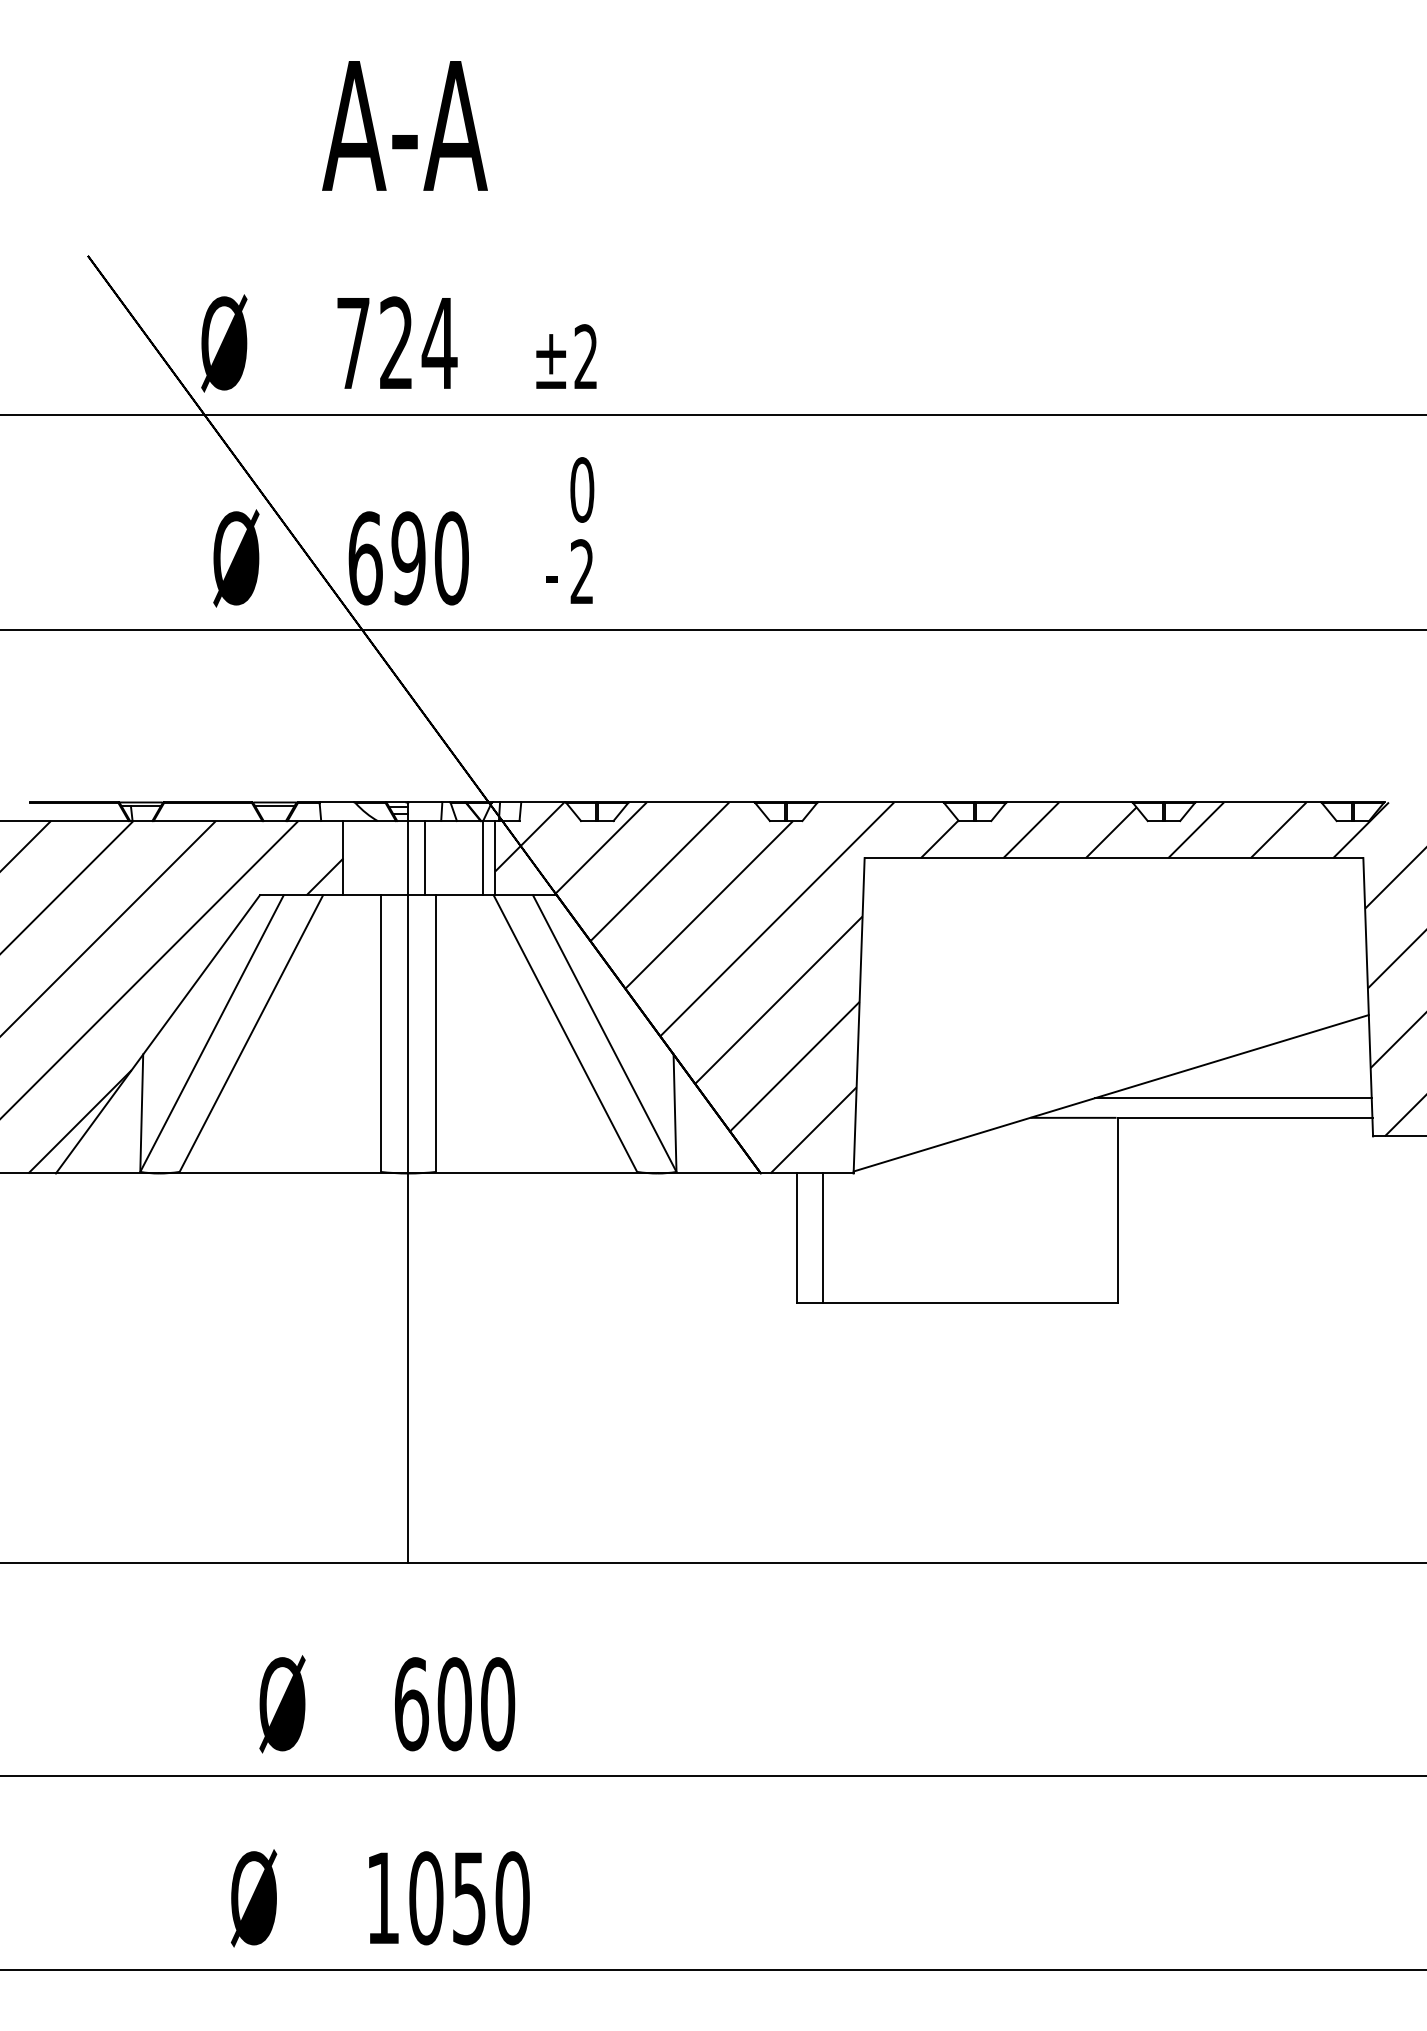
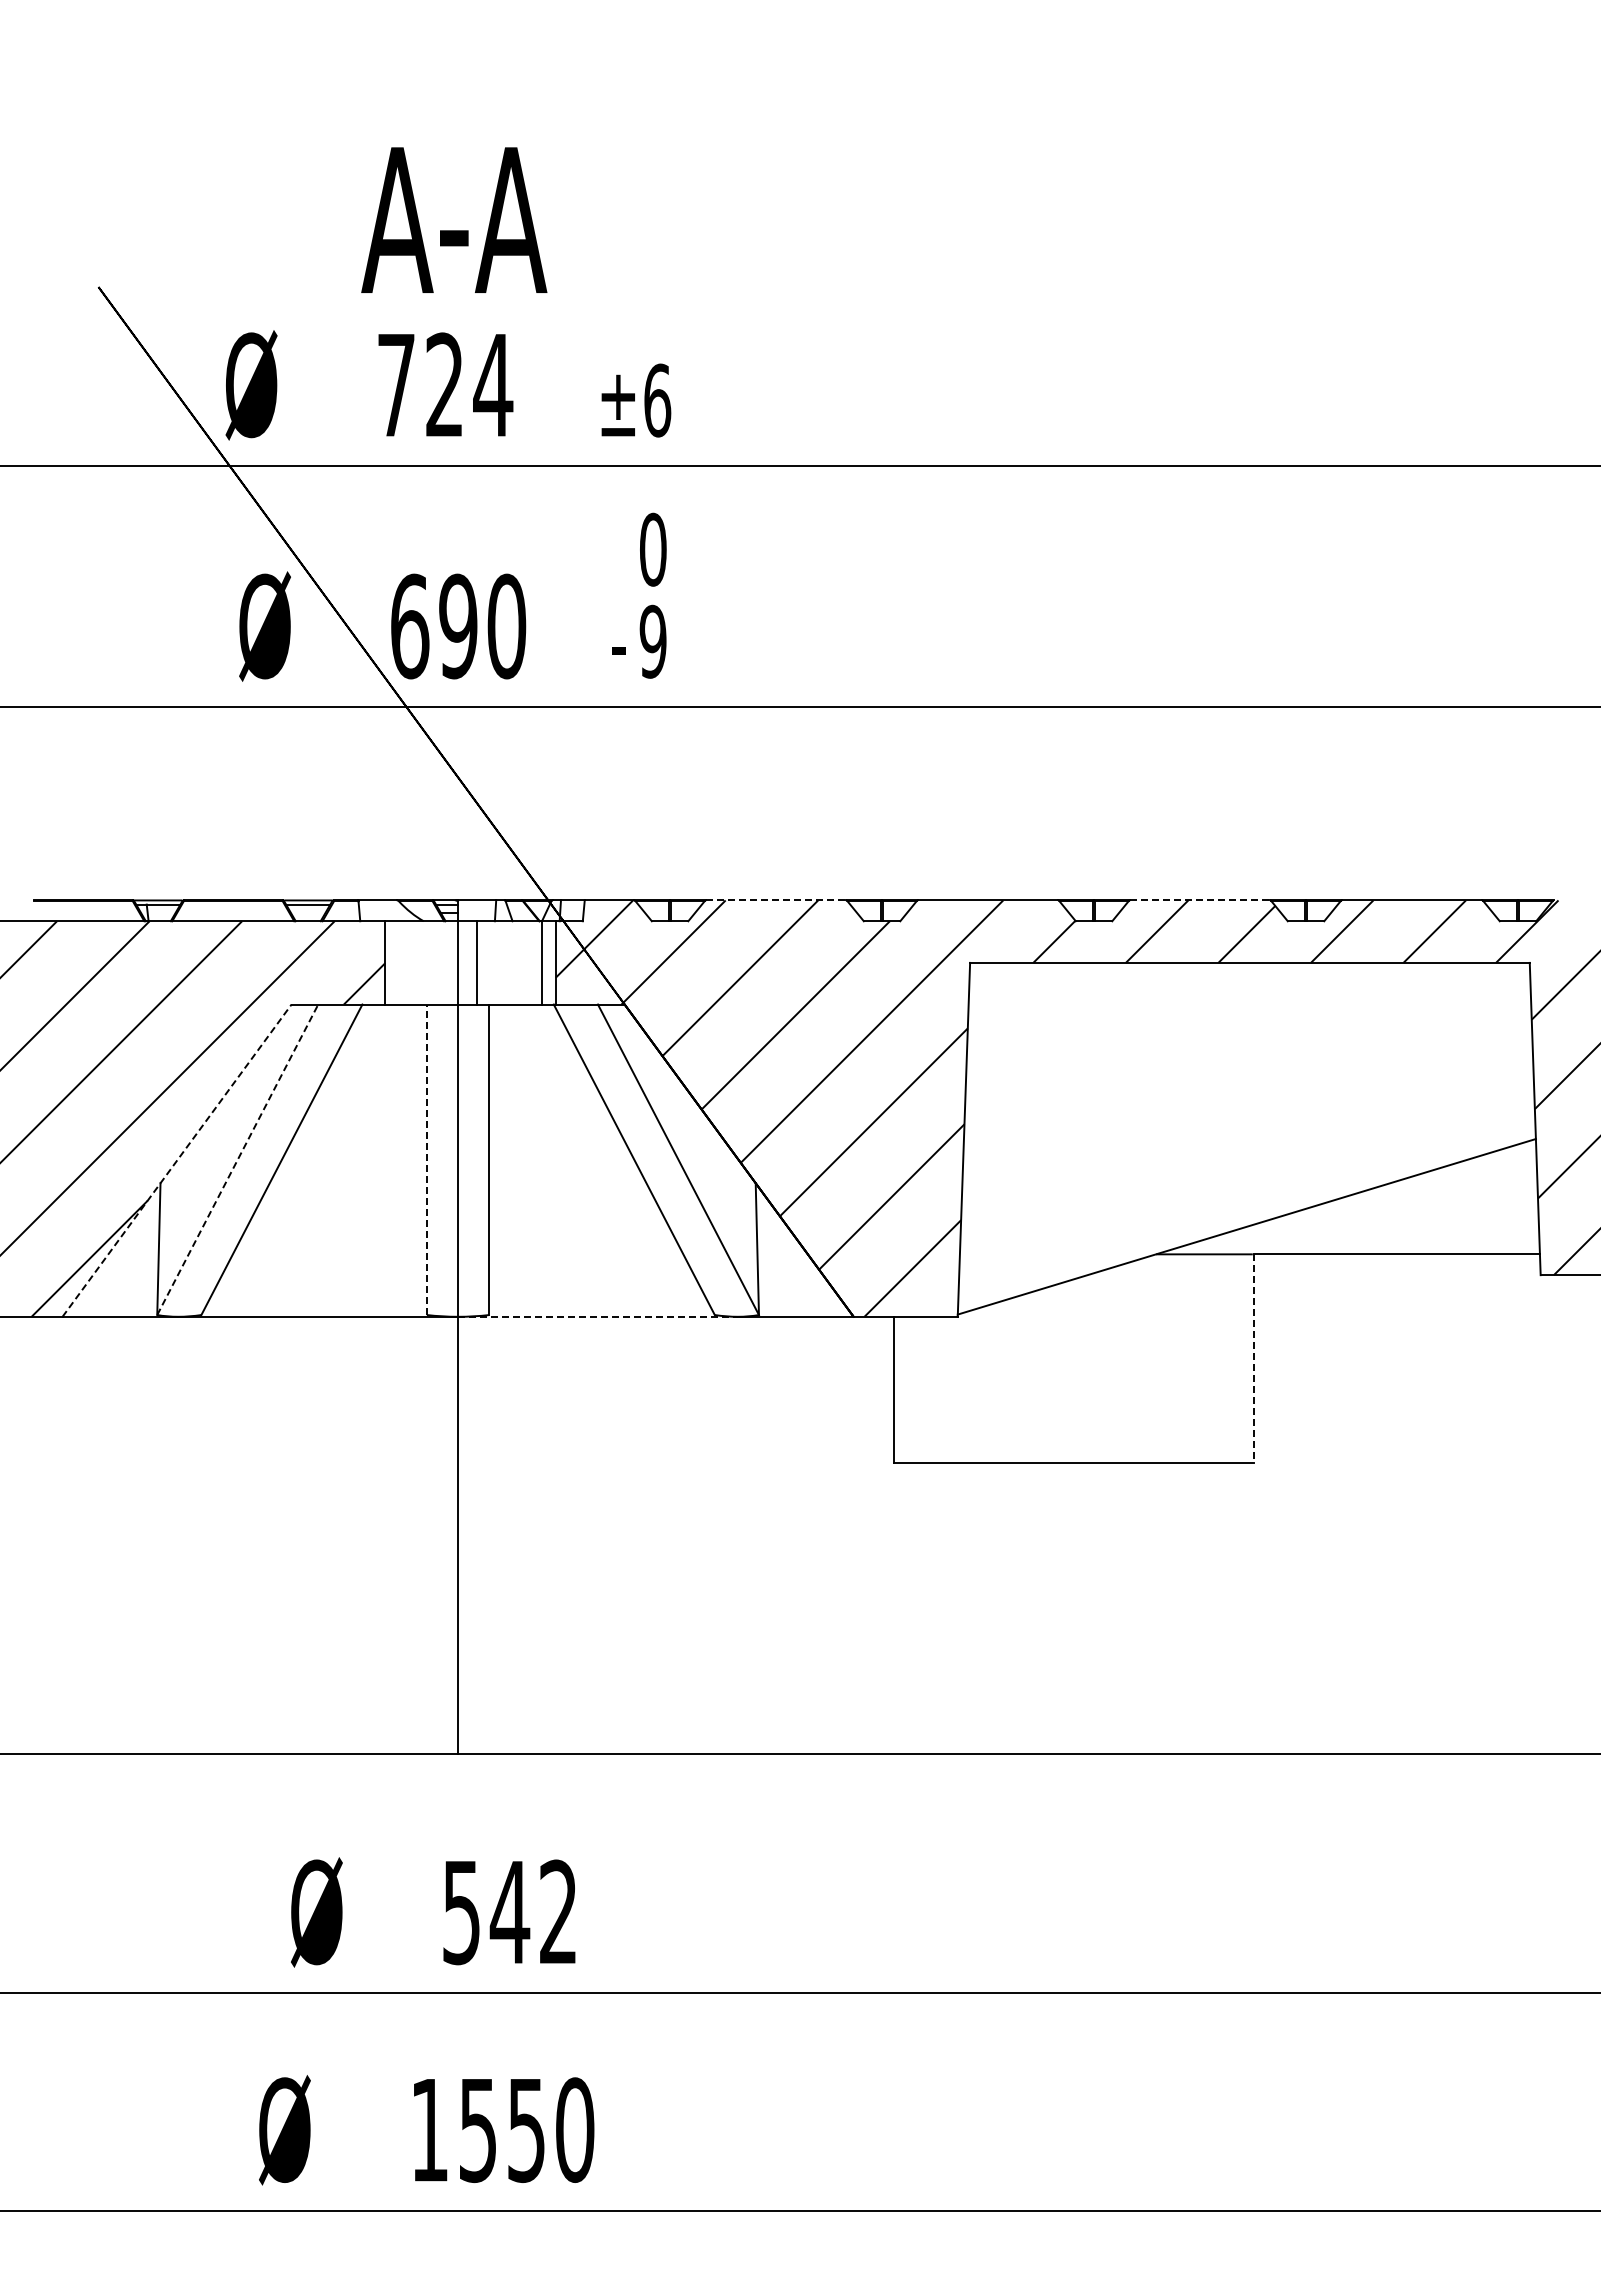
text: (405, 125) -> (454, 219), moved
text: (586, 356) -> (657, 400), ±2 -> ±6
text: (581, 571) -> (652, 641), 2 -> 9
line: (692, 802) -> (776, 900), solid -> dashed
line: (1069, 802) -> (1200, 900), solid -> dashed
line: (211, 1033) -> (237, 1159), solid -> dashed
line: (380, 1033) -> (426, 1159), solid -> dashed
line: (158, 1034) -> (177, 1160), solid -> dashed
line: (1233, 1098) -> (1383, 1232), removed
line: (532, 1173) -> (597, 1316), solid -> dashed
line: (1118, 1210) -> (1254, 1358), solid -> dashed
line: (823, 1238) -> (923, 1389), removed
text: (455, 1704) -> (510, 1912), 600 -> 542
text: (426, 1898) -> (478, 2130), 1050 -> 1550

